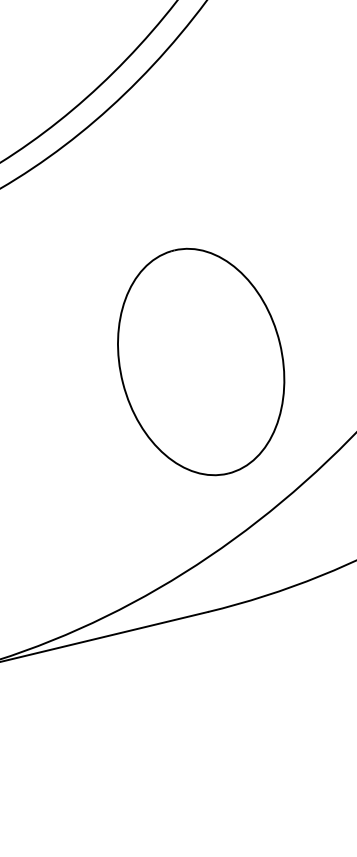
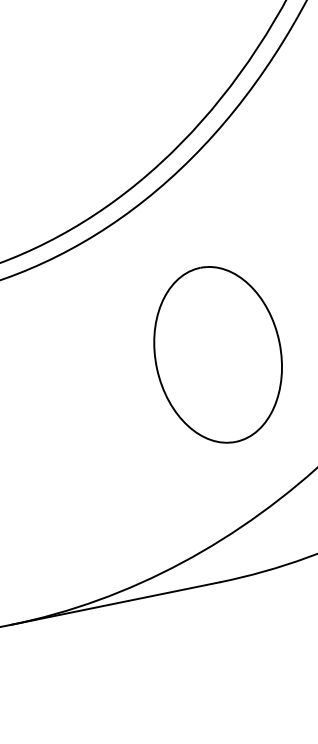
part: (200, 361) -> (217, 354), moved

